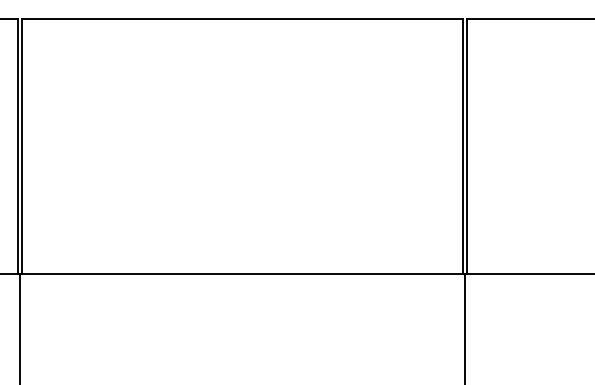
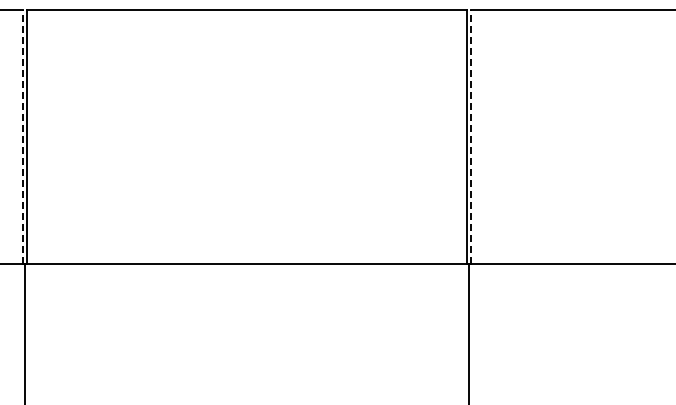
line: (18, 146) -> (22, 136), solid -> dashed
line: (467, 146) -> (471, 136), solid -> dashed

